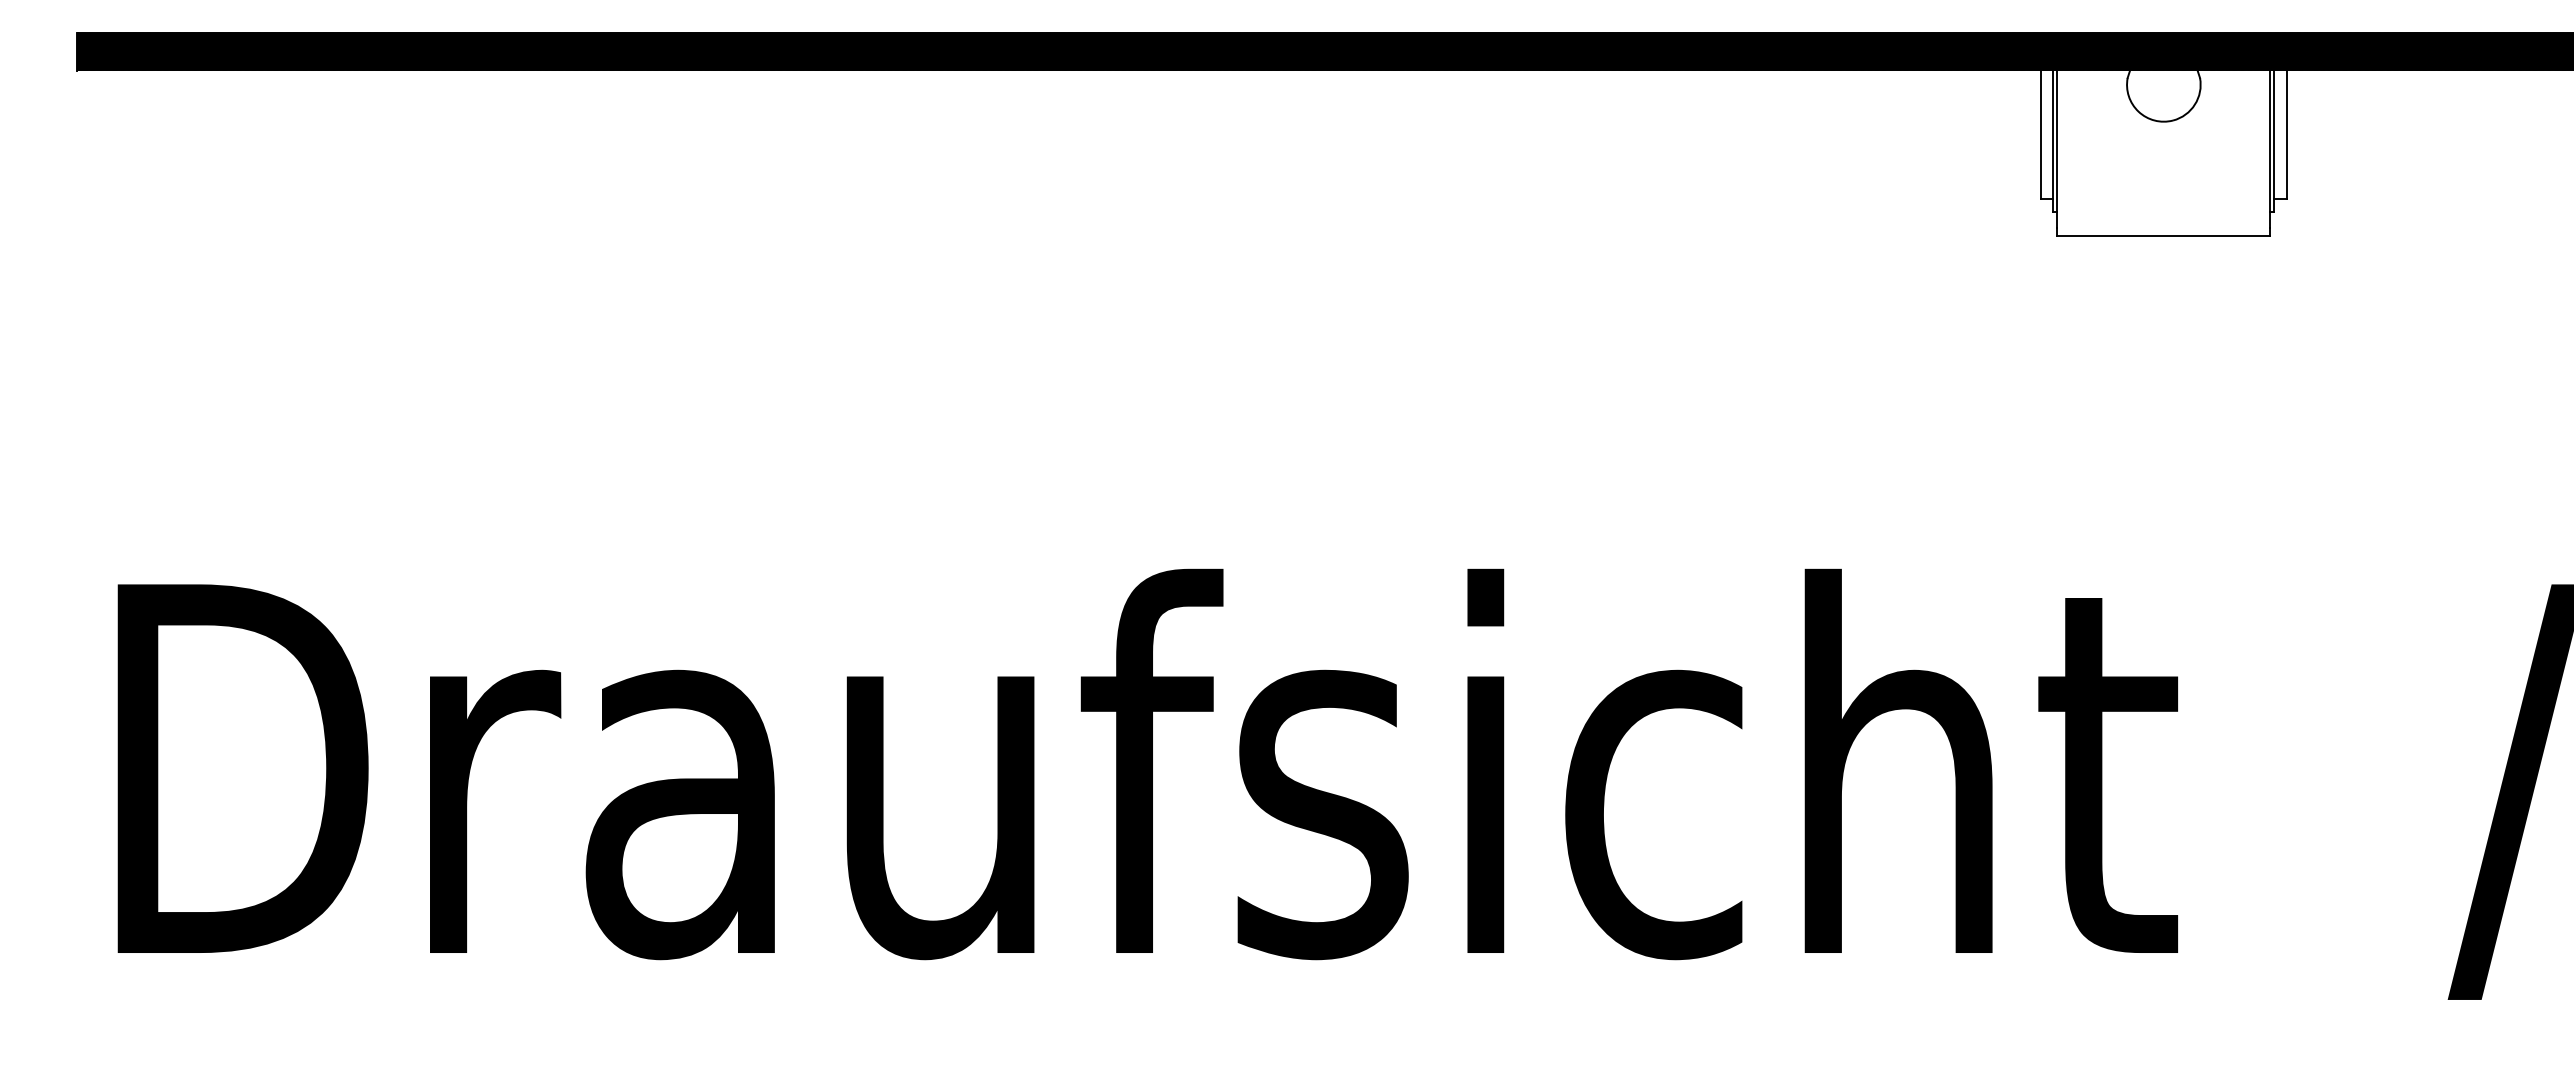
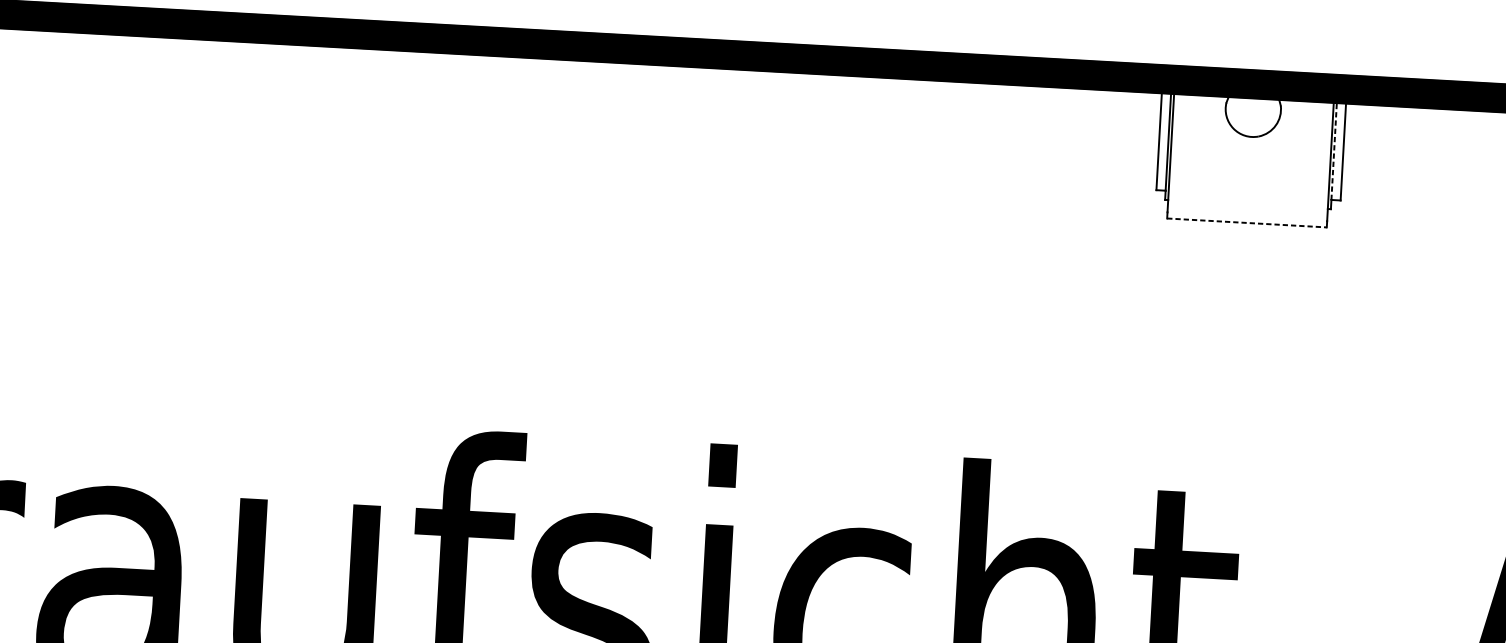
line: (2274, 134) -> (1334, 151), solid -> dashed
line: (2164, 236) -> (1247, 223), solid -> dashed

